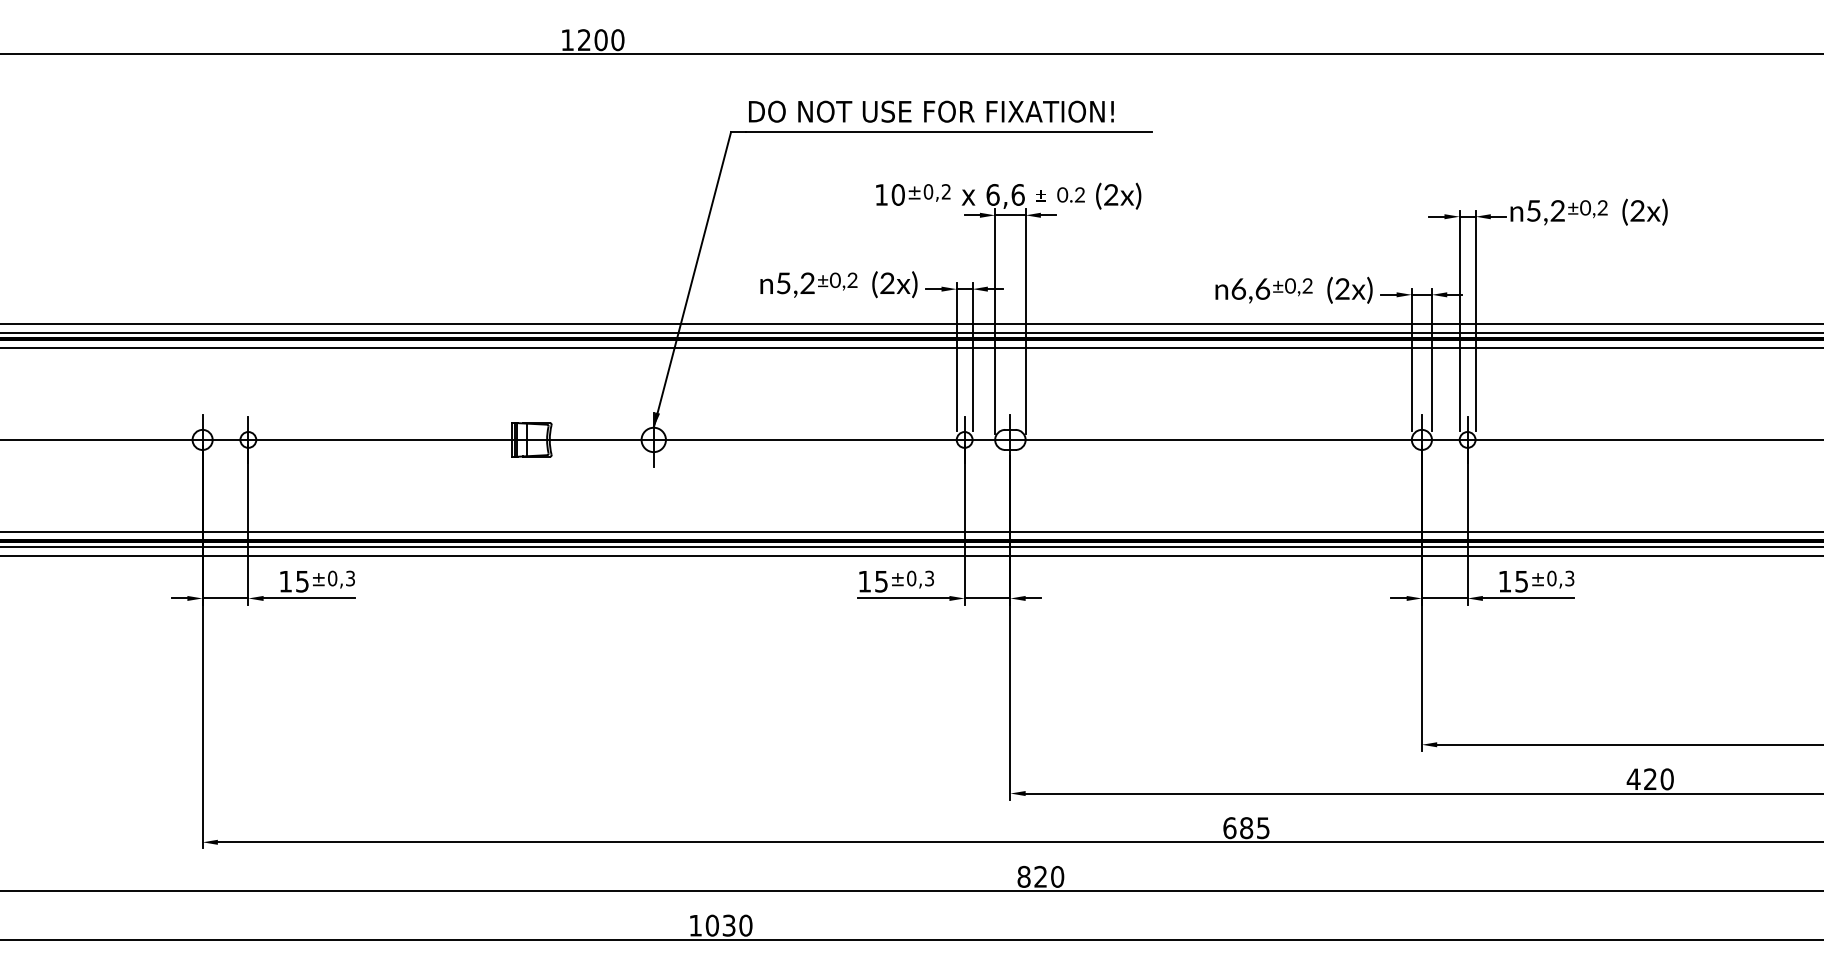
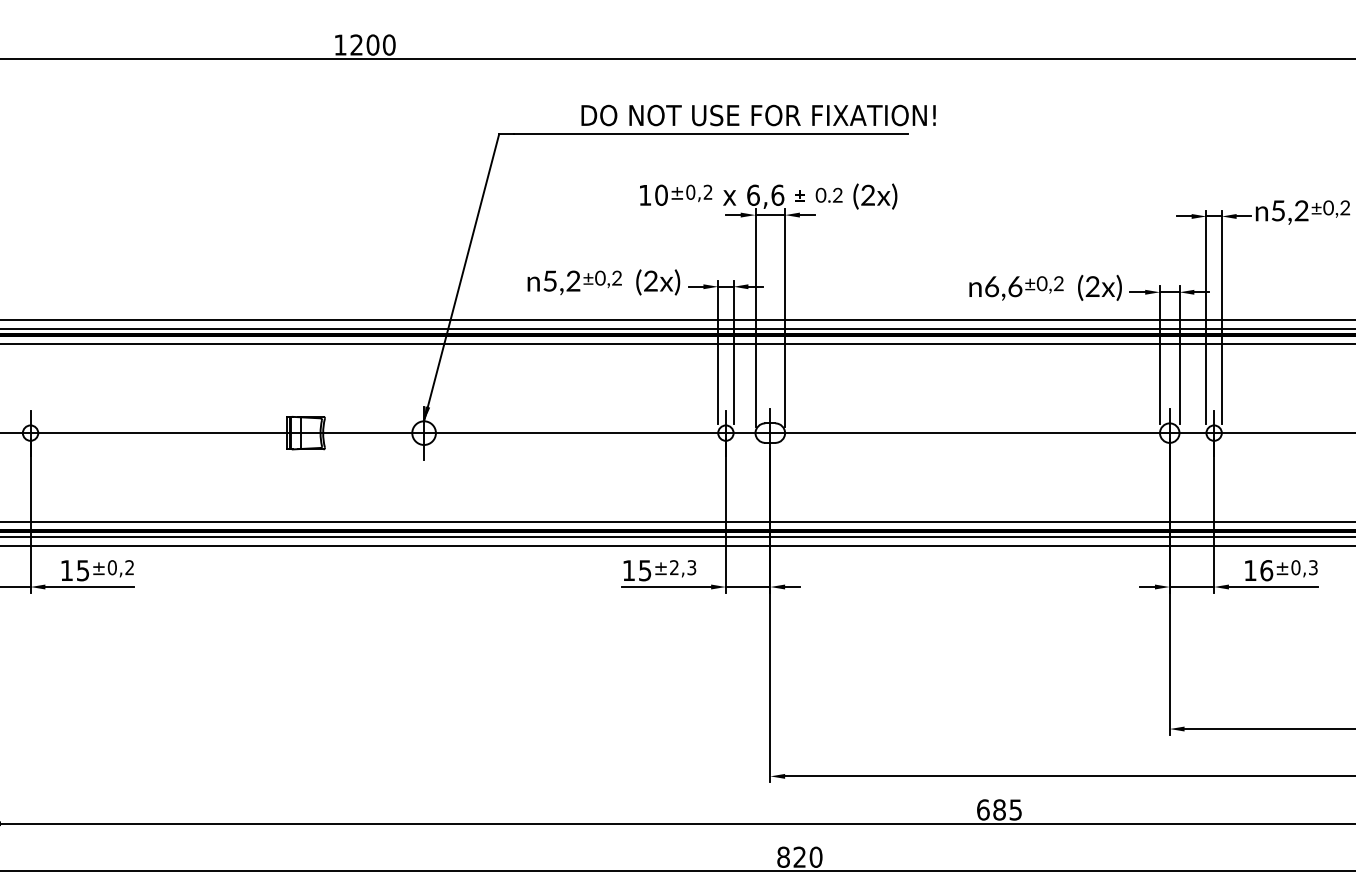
text: (931, 111) -> (758, 115), moved
text: (350, 578) -> (129, 567), ±0,3 -> ±0,2
text: (911, 578) -> (674, 567), ±0,3 -> ±2,3
text: (1521, 581) -> (1266, 570), 15 -> 16

